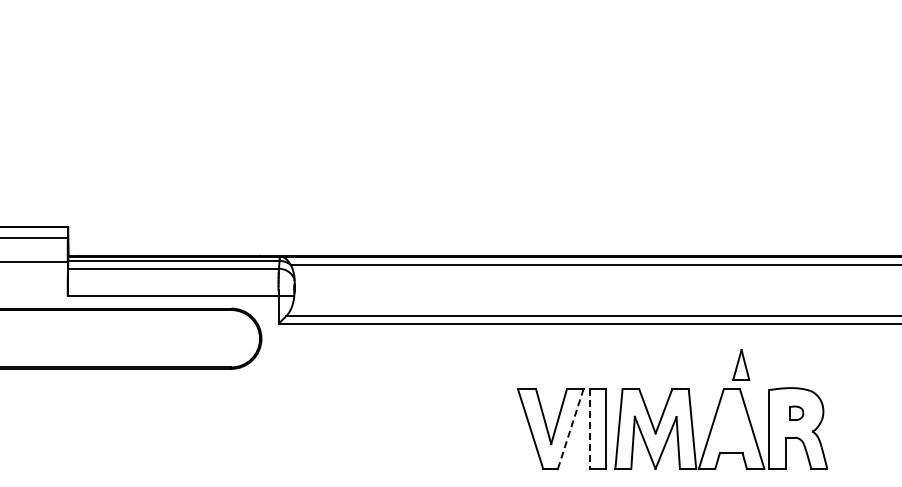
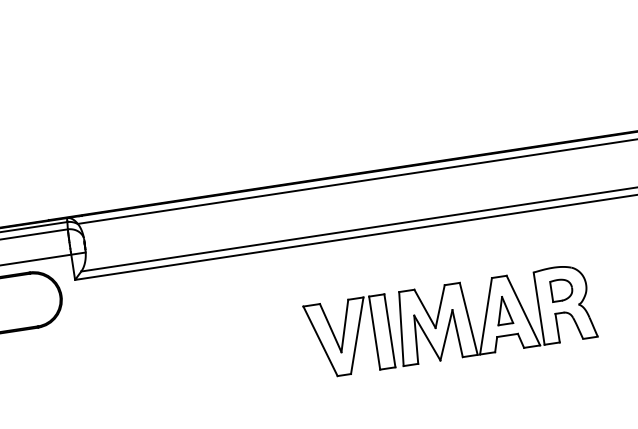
part: (741, 364) -> (503, 310), moved
part: (796, 413) -> (561, 290), size x1.67
line: (570, 429) -> (357, 336), dashed -> solid
line: (589, 429) -> (374, 333), dashed -> solid

